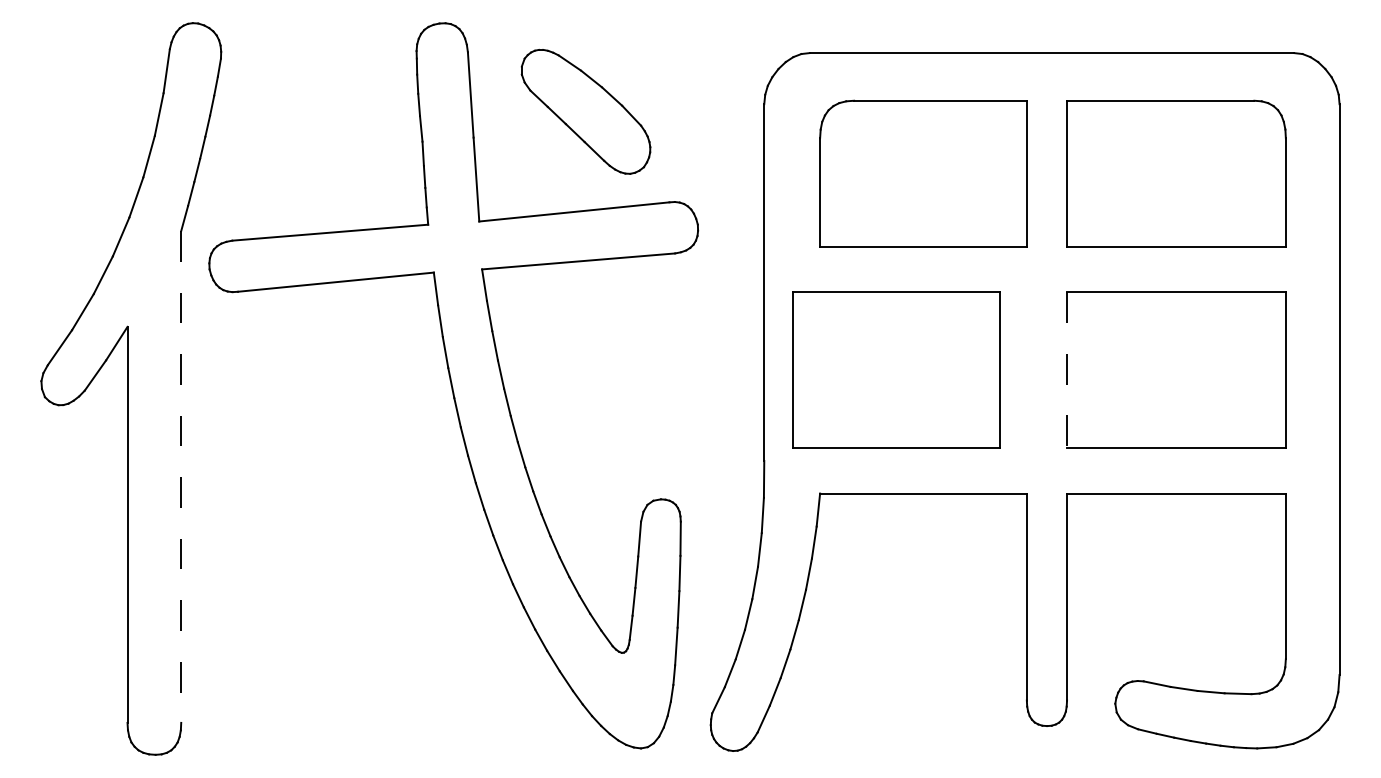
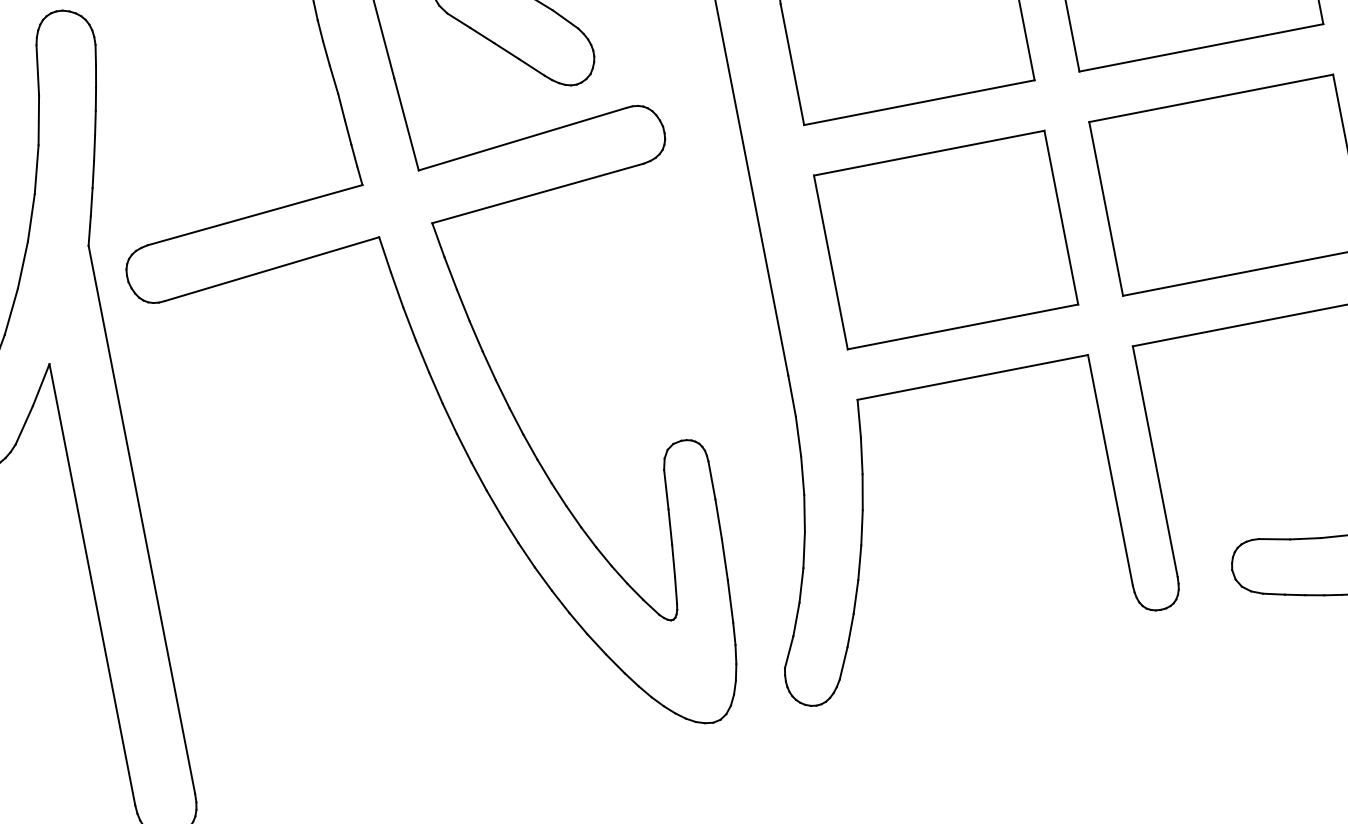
part: (896, 369) -> (945, 239), moved
line: (1067, 370) -> (1106, 209), dashed -> solid
line: (181, 476) -> (142, 519), dashed -> solid

